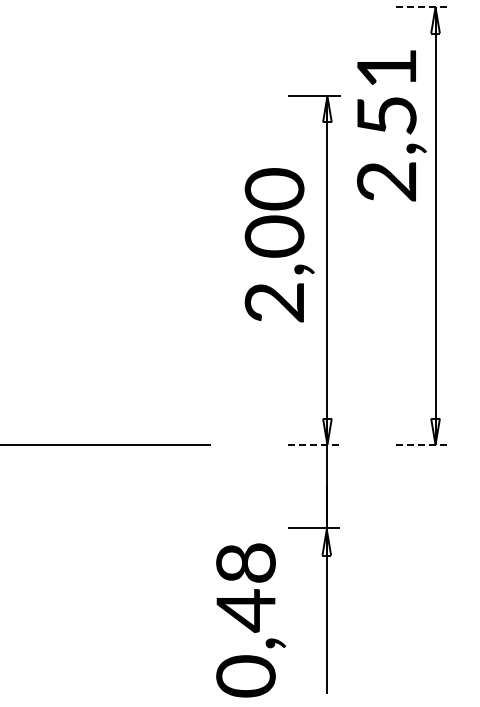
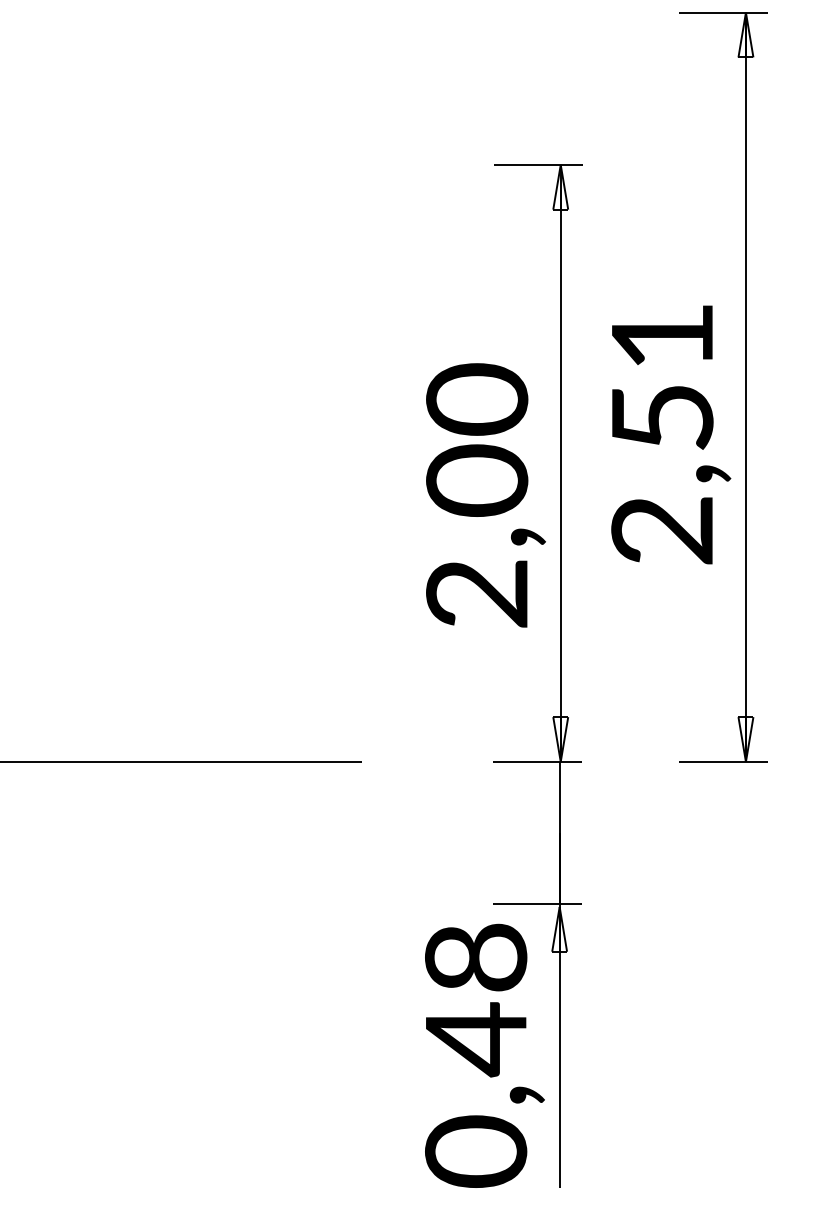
line: (422, 7) -> (723, 12), dashed -> solid
text: (391, 125) -> (670, 434), moved
text: (279, 245) -> (485, 495), moved
line: (314, 444) -> (538, 761), dashed -> solid
line: (422, 444) -> (723, 761), dashed -> solid
text: (251, 620) -> (485, 1055), moved

